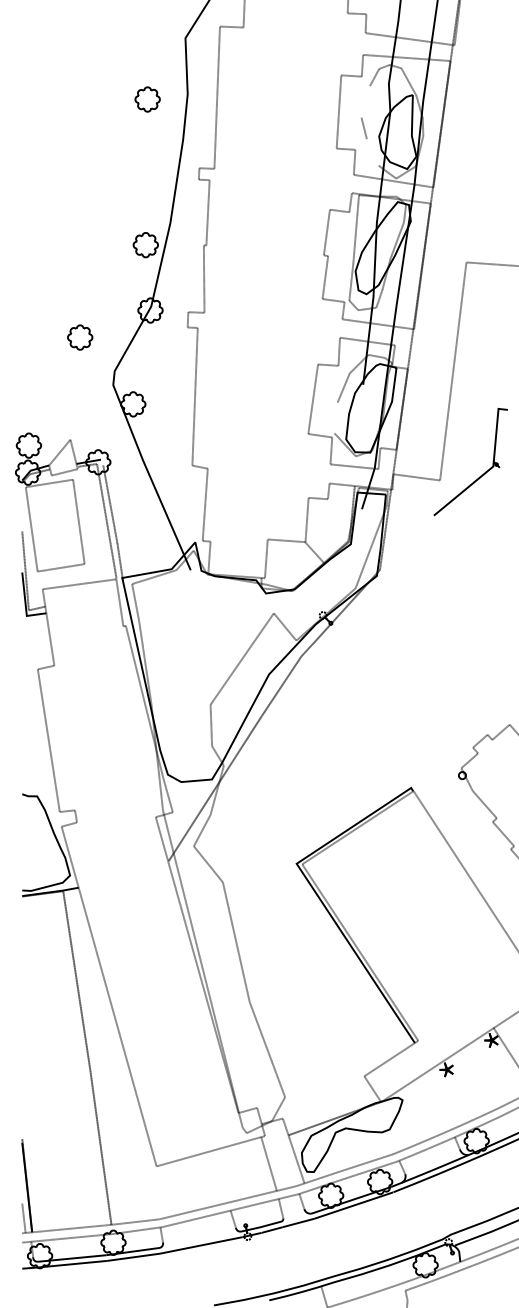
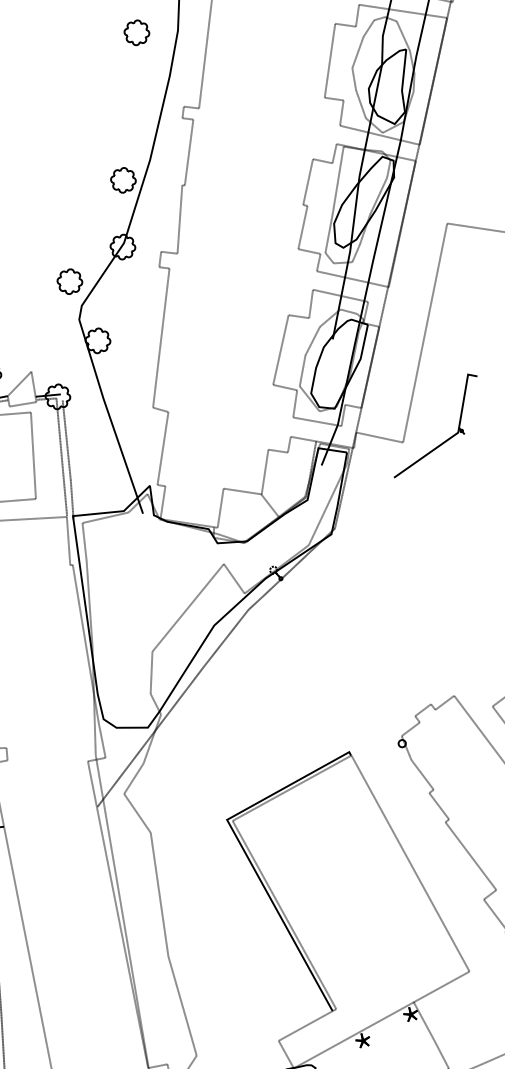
line: (365, 101) -> (357, 52), added
line: (372, 152) -> (360, 104), added
part: (80, 337) -> (70, 281), moved
line: (335, 417) -> (302, 370), added

